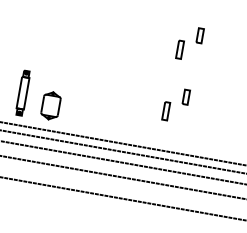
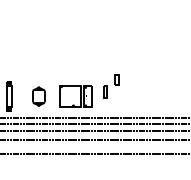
part: (190, 43) -> (113, 44), removed
part: (50, 105) -> (38, 96), moved
part: (121, 110) -> (75, 96), added

